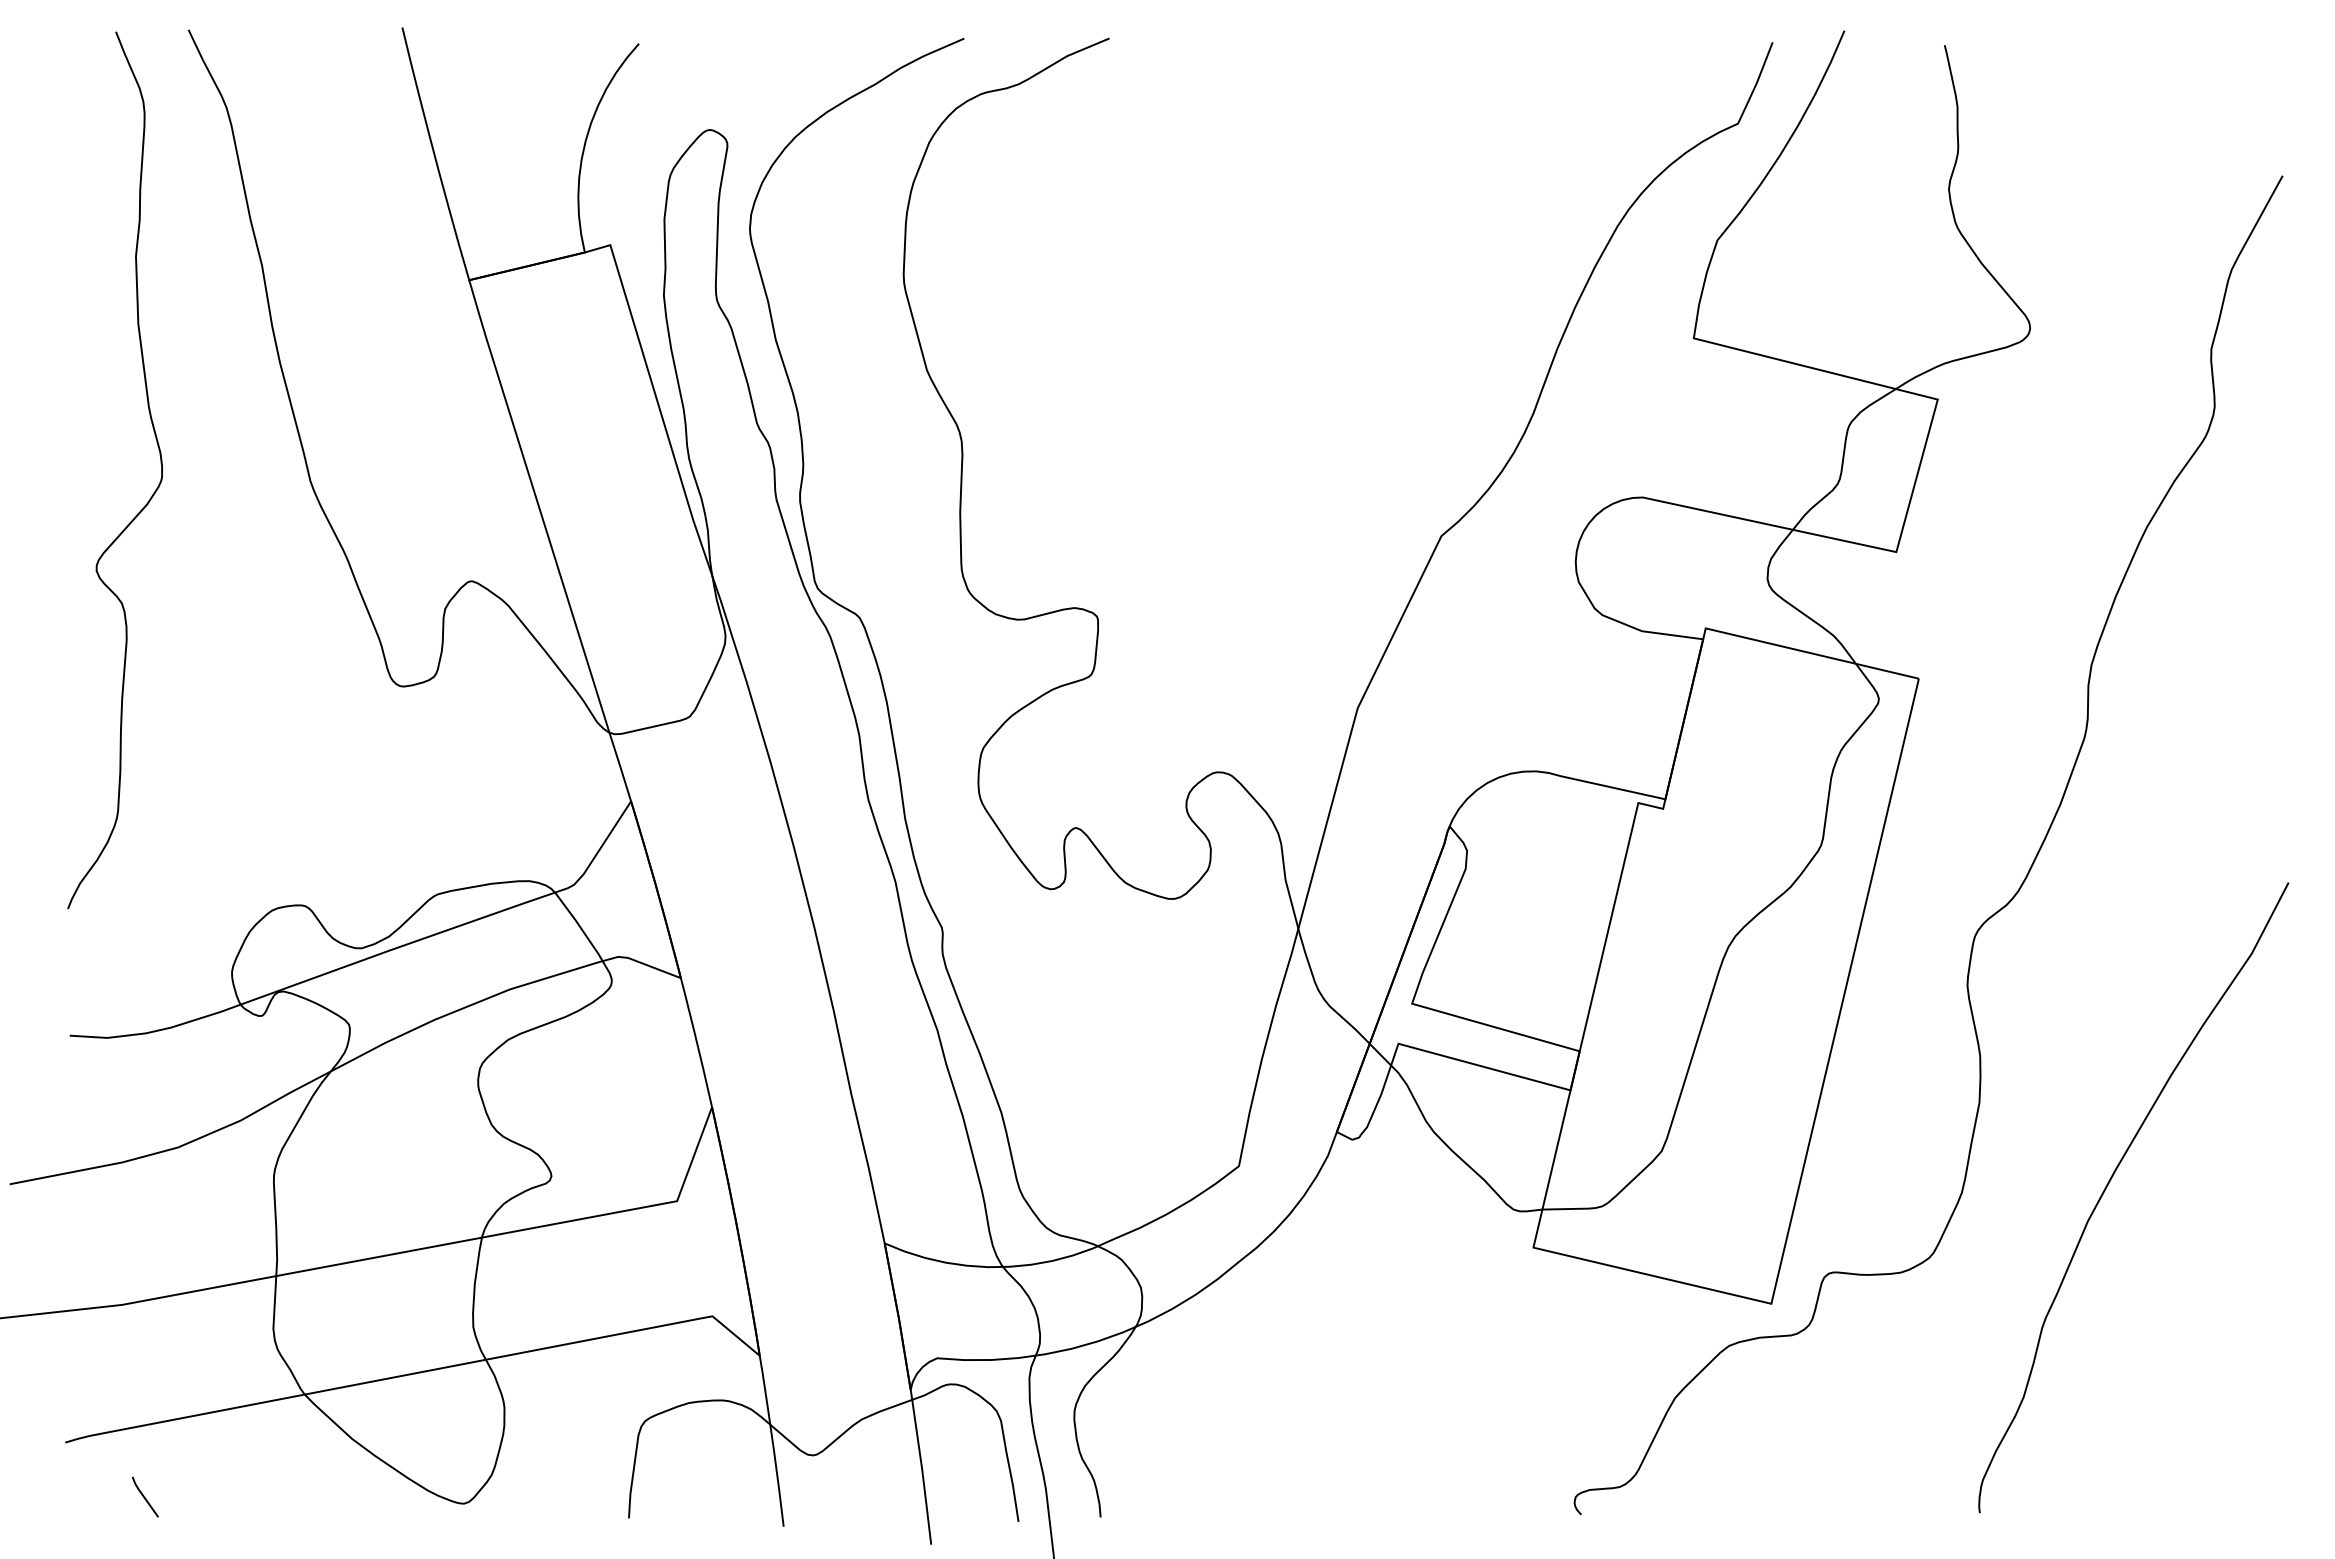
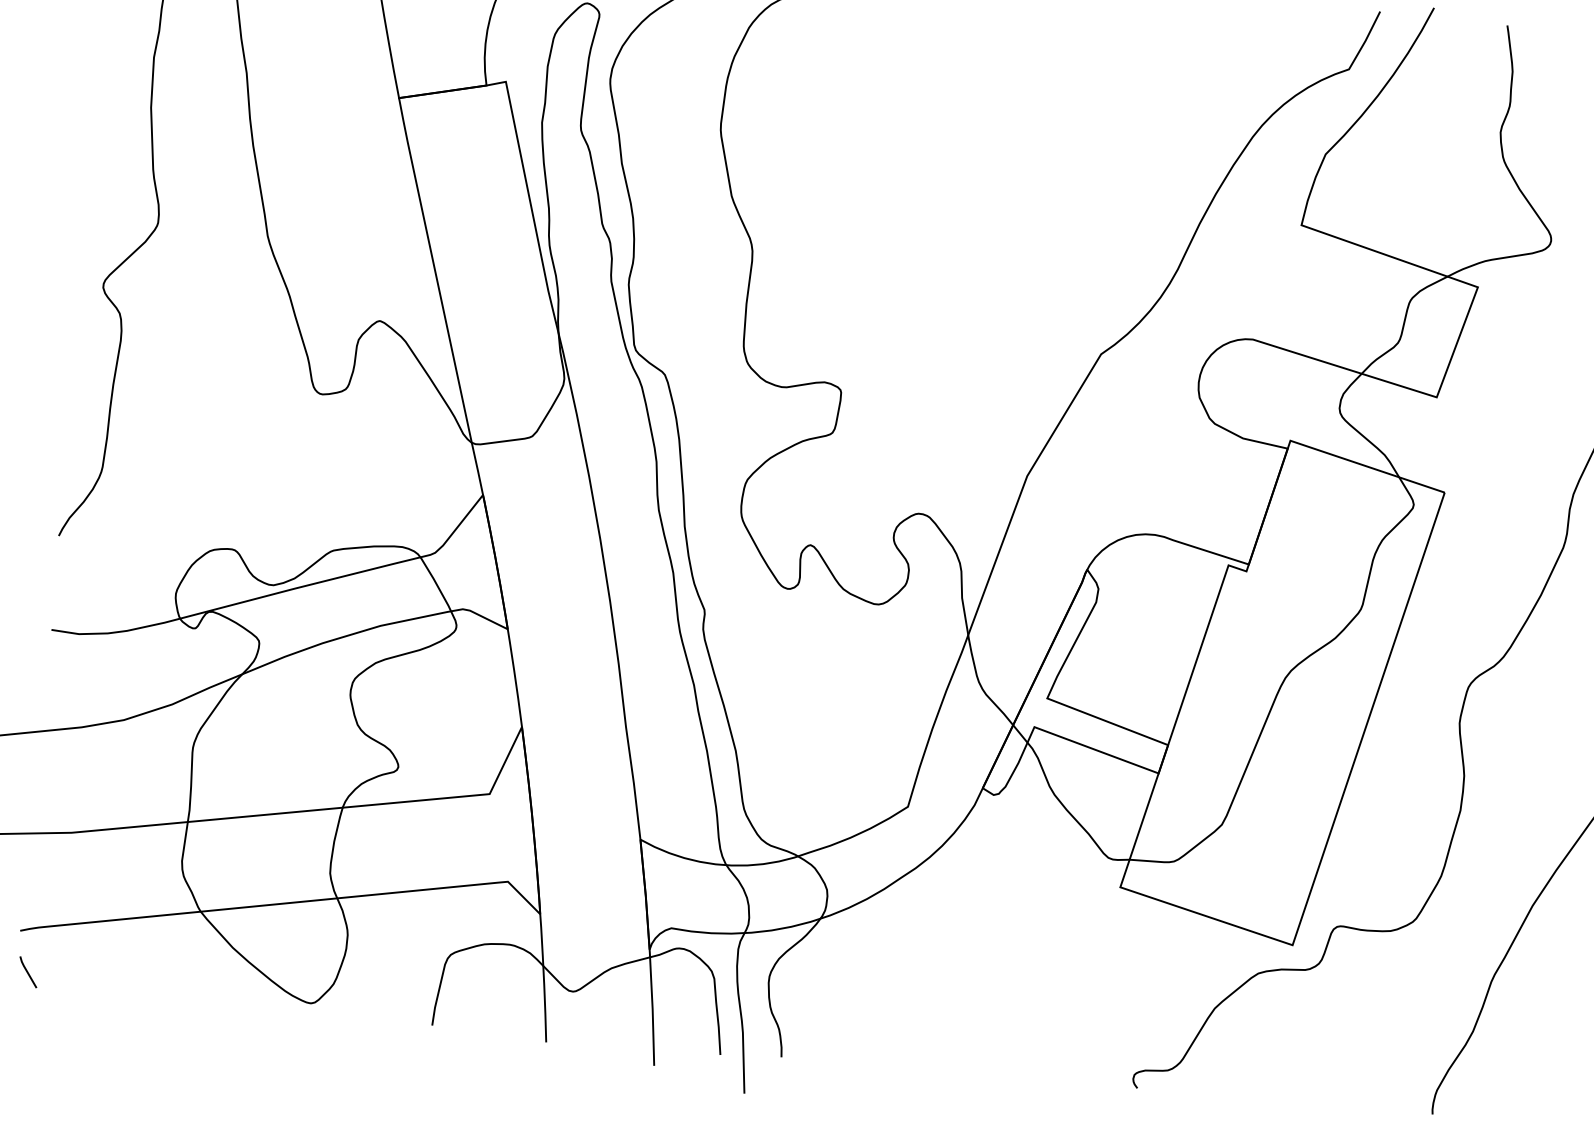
line: (144, 1496) -> (27, 971), moved

